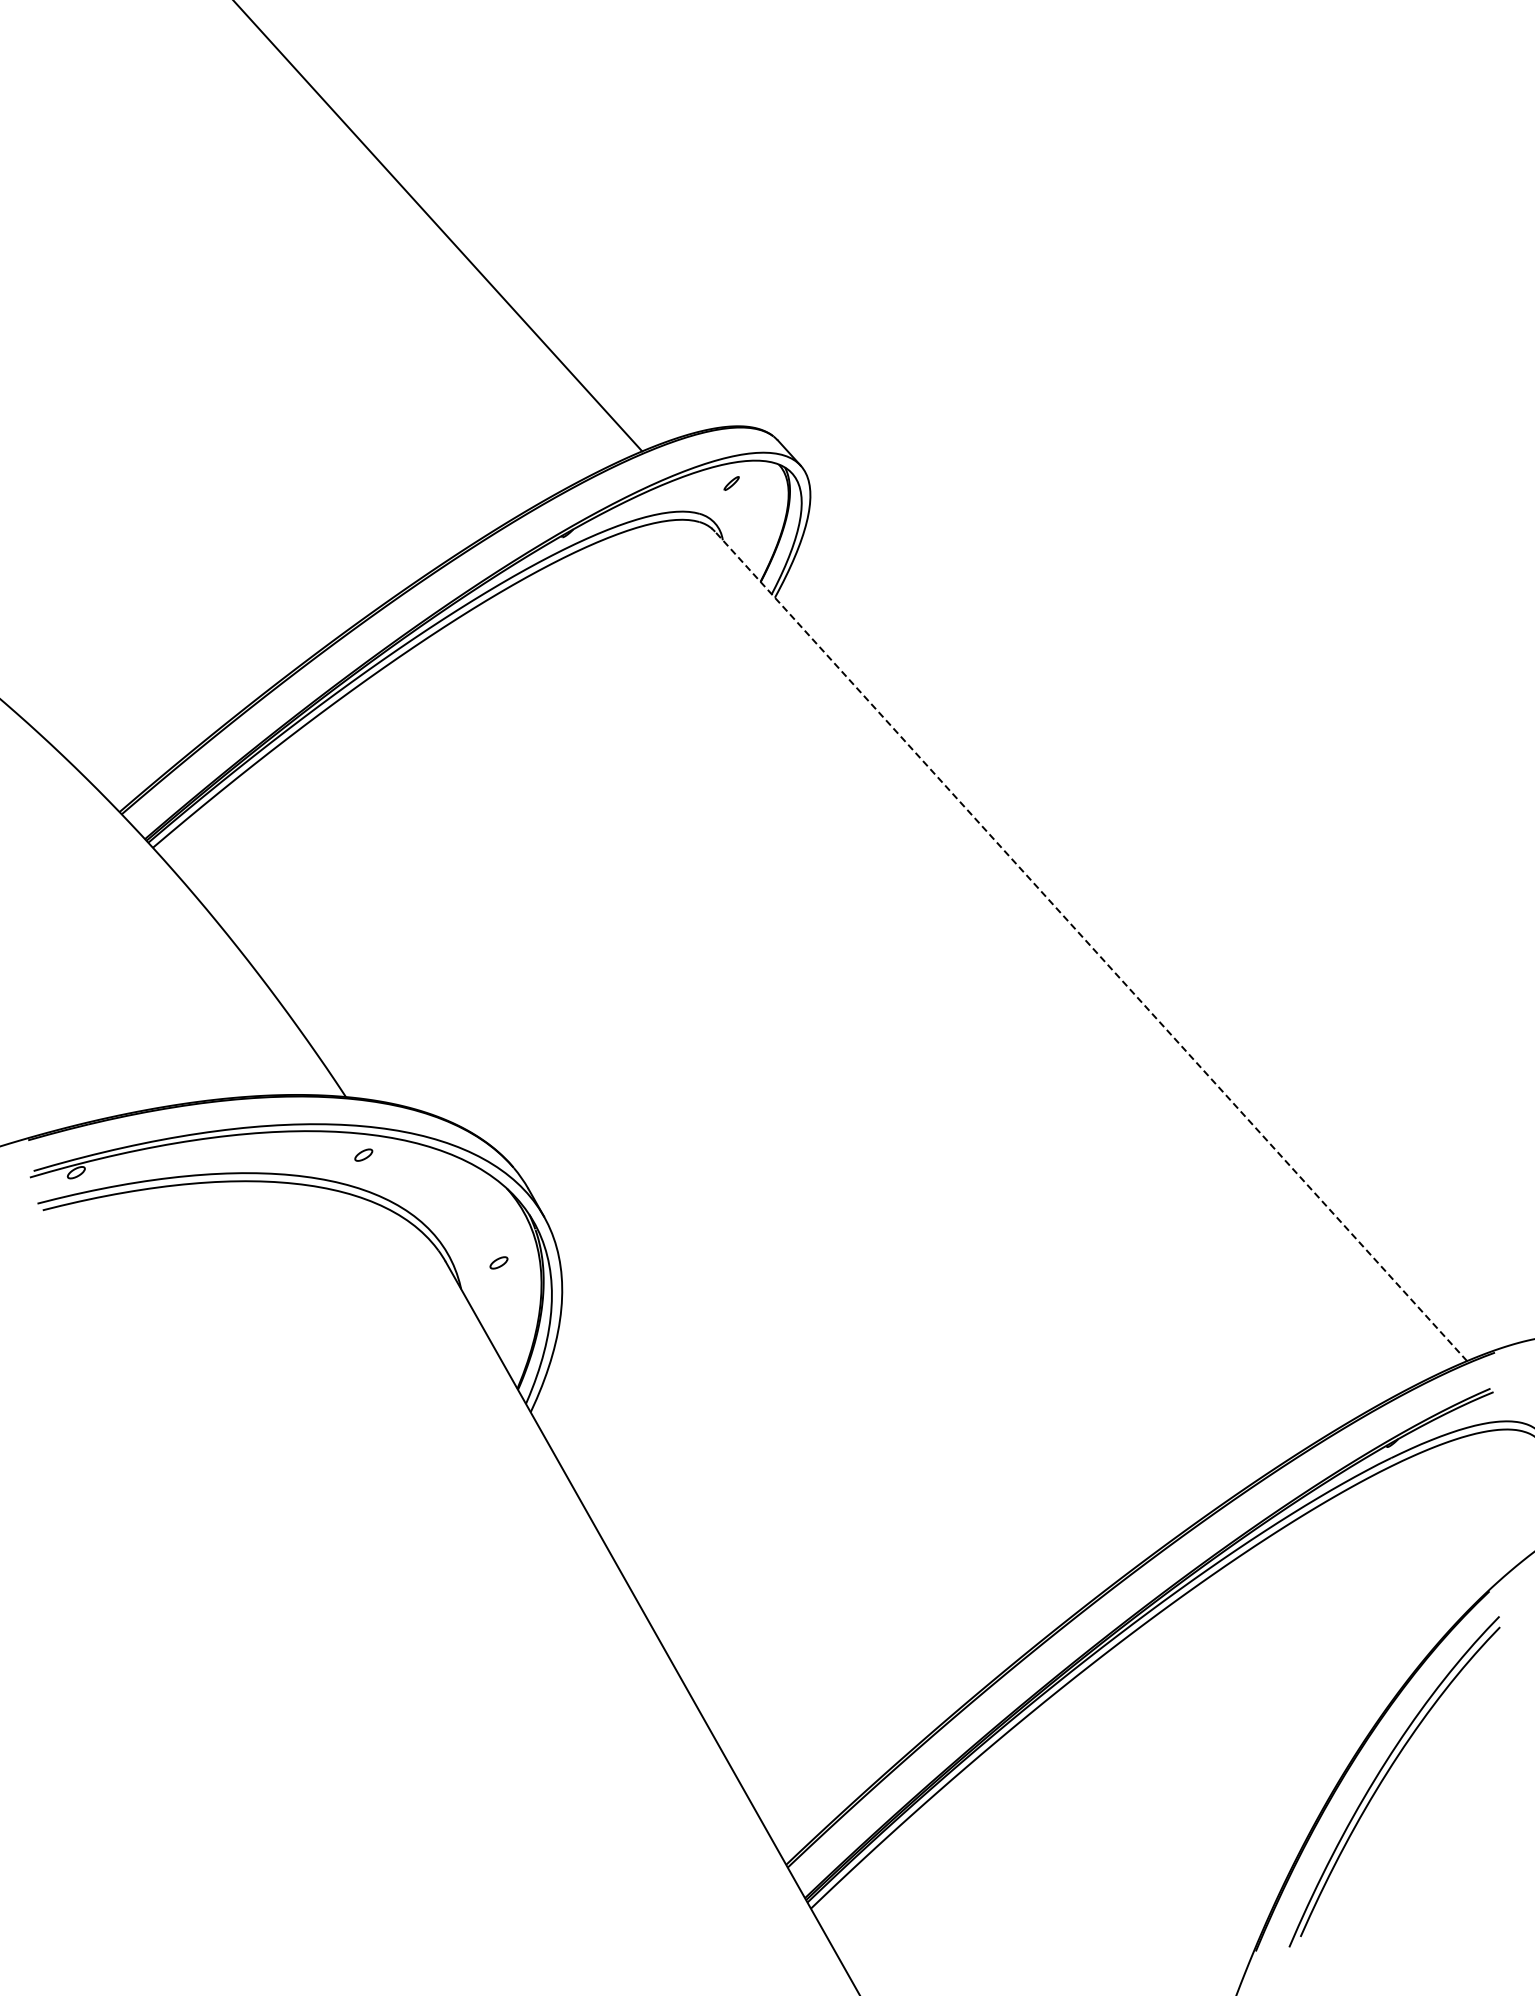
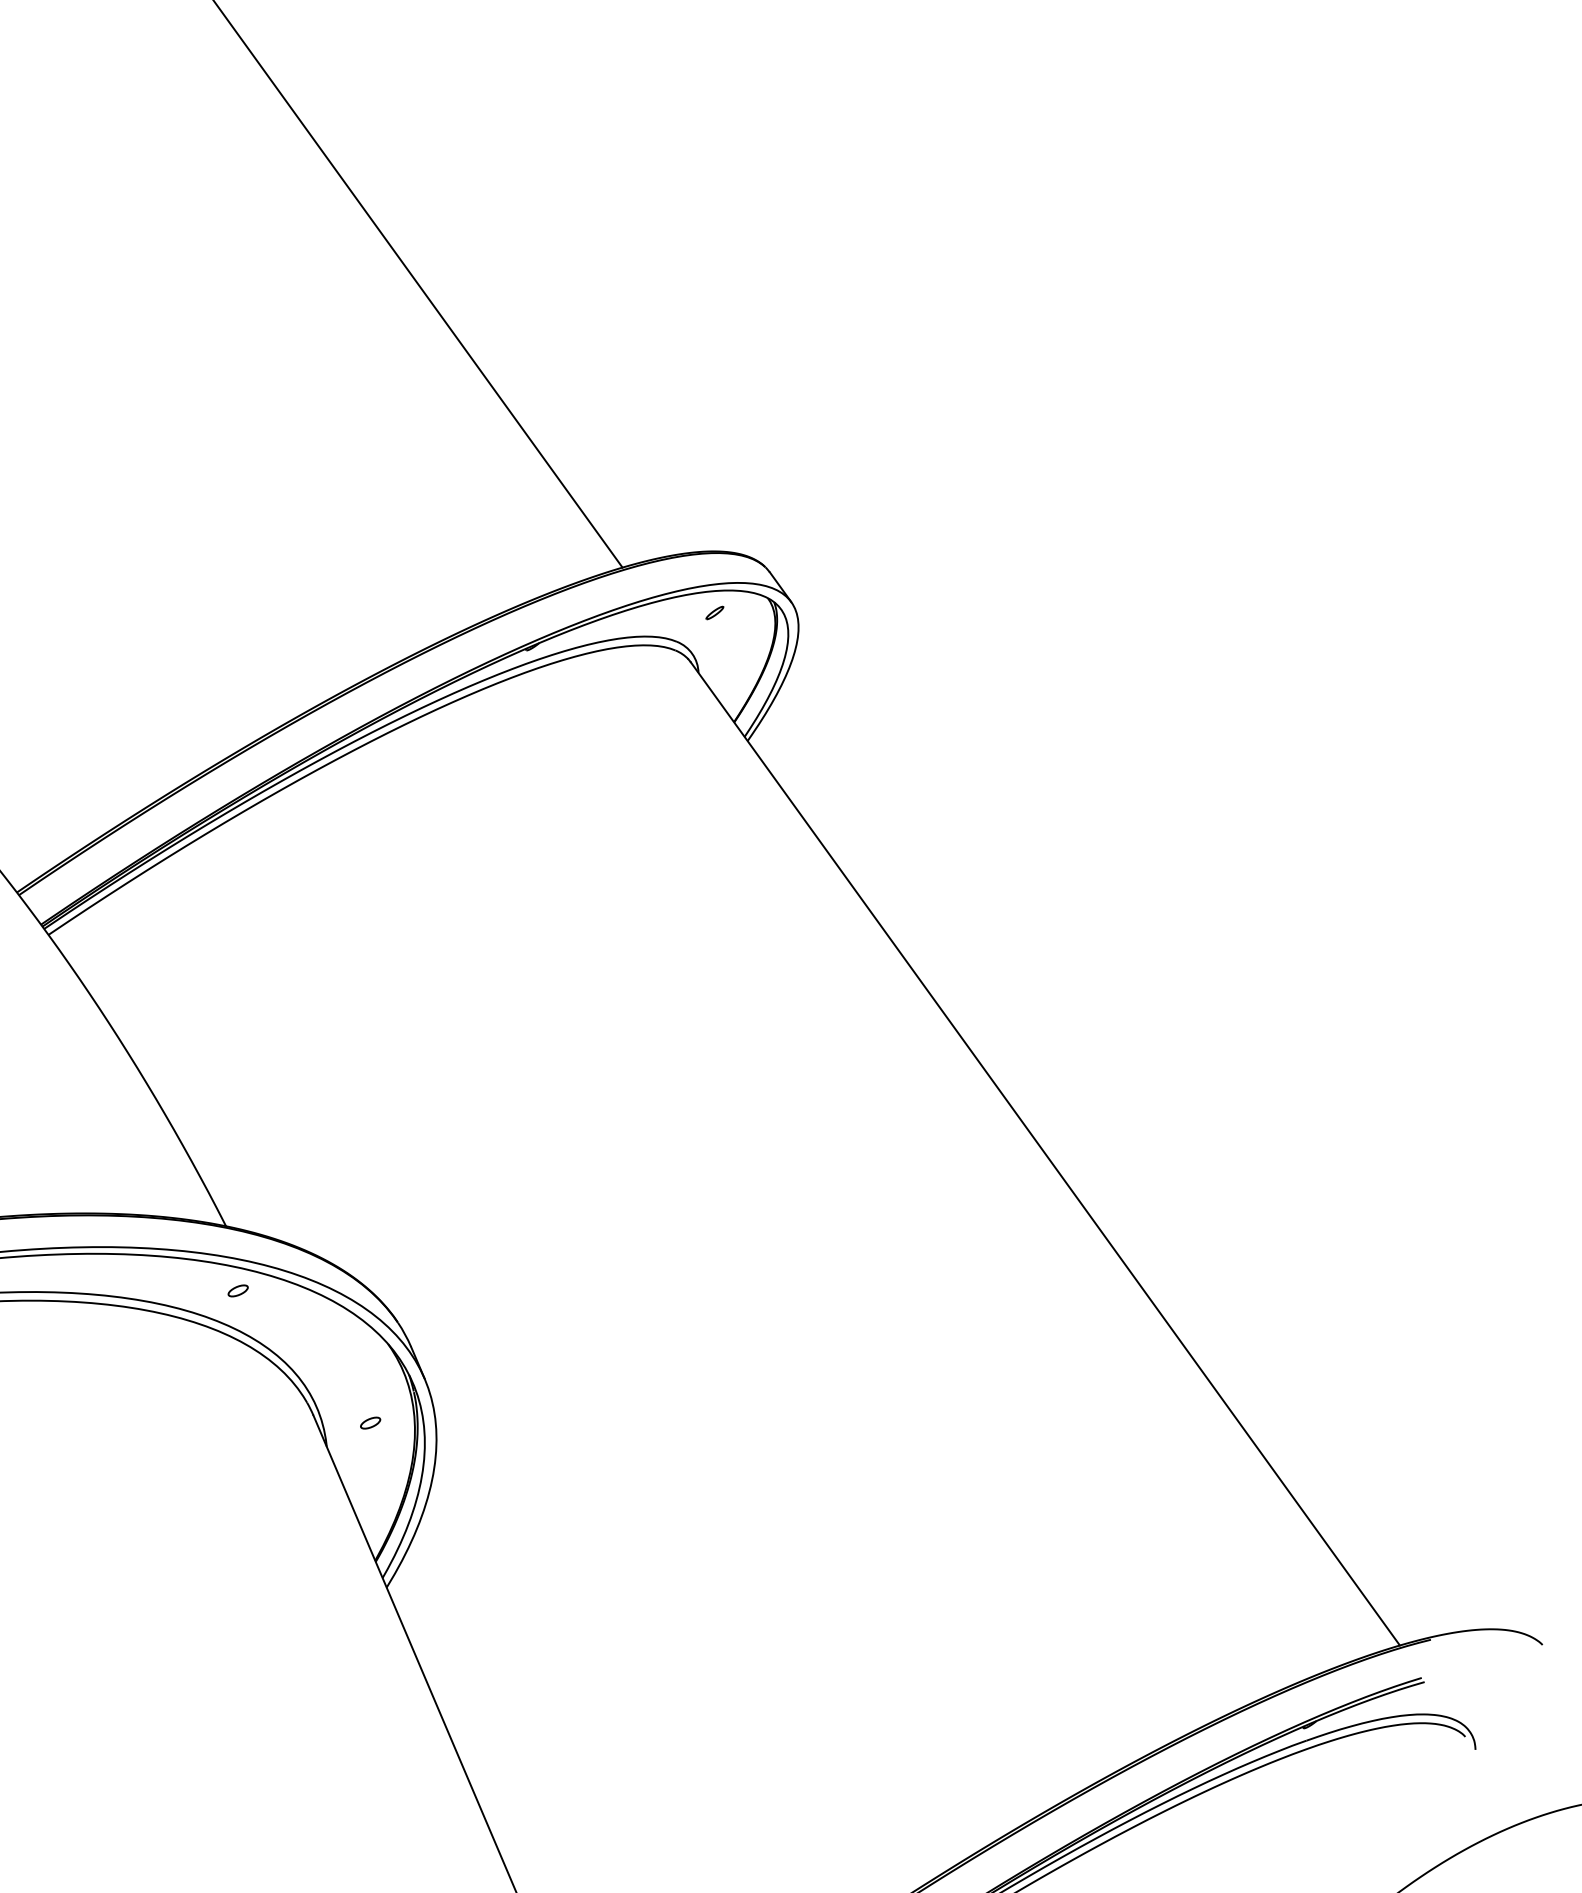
line: (1090, 945) -> (1045, 1153), dashed -> solid

